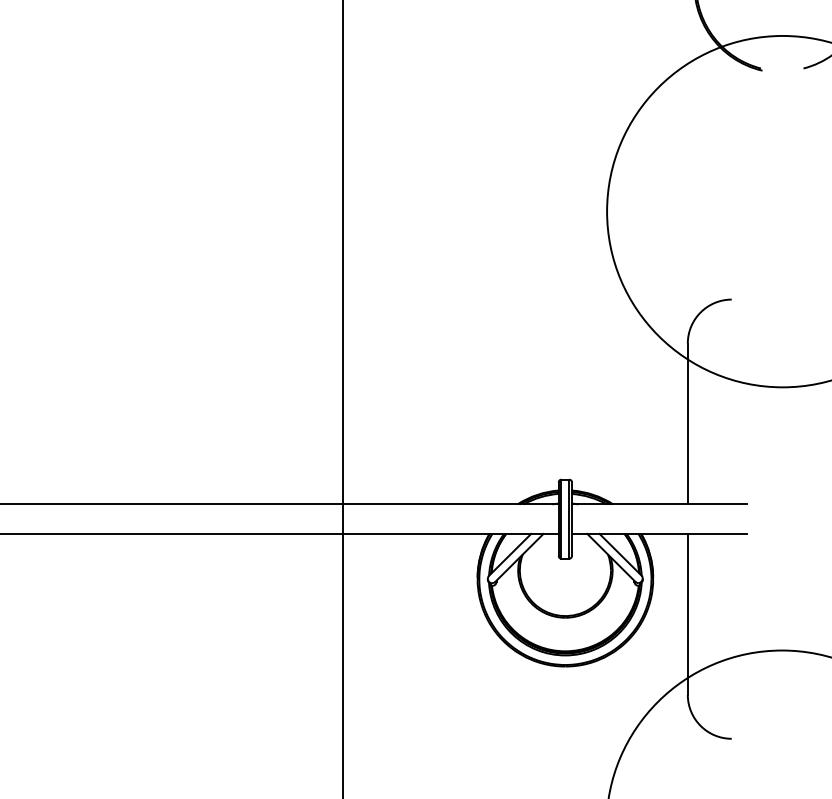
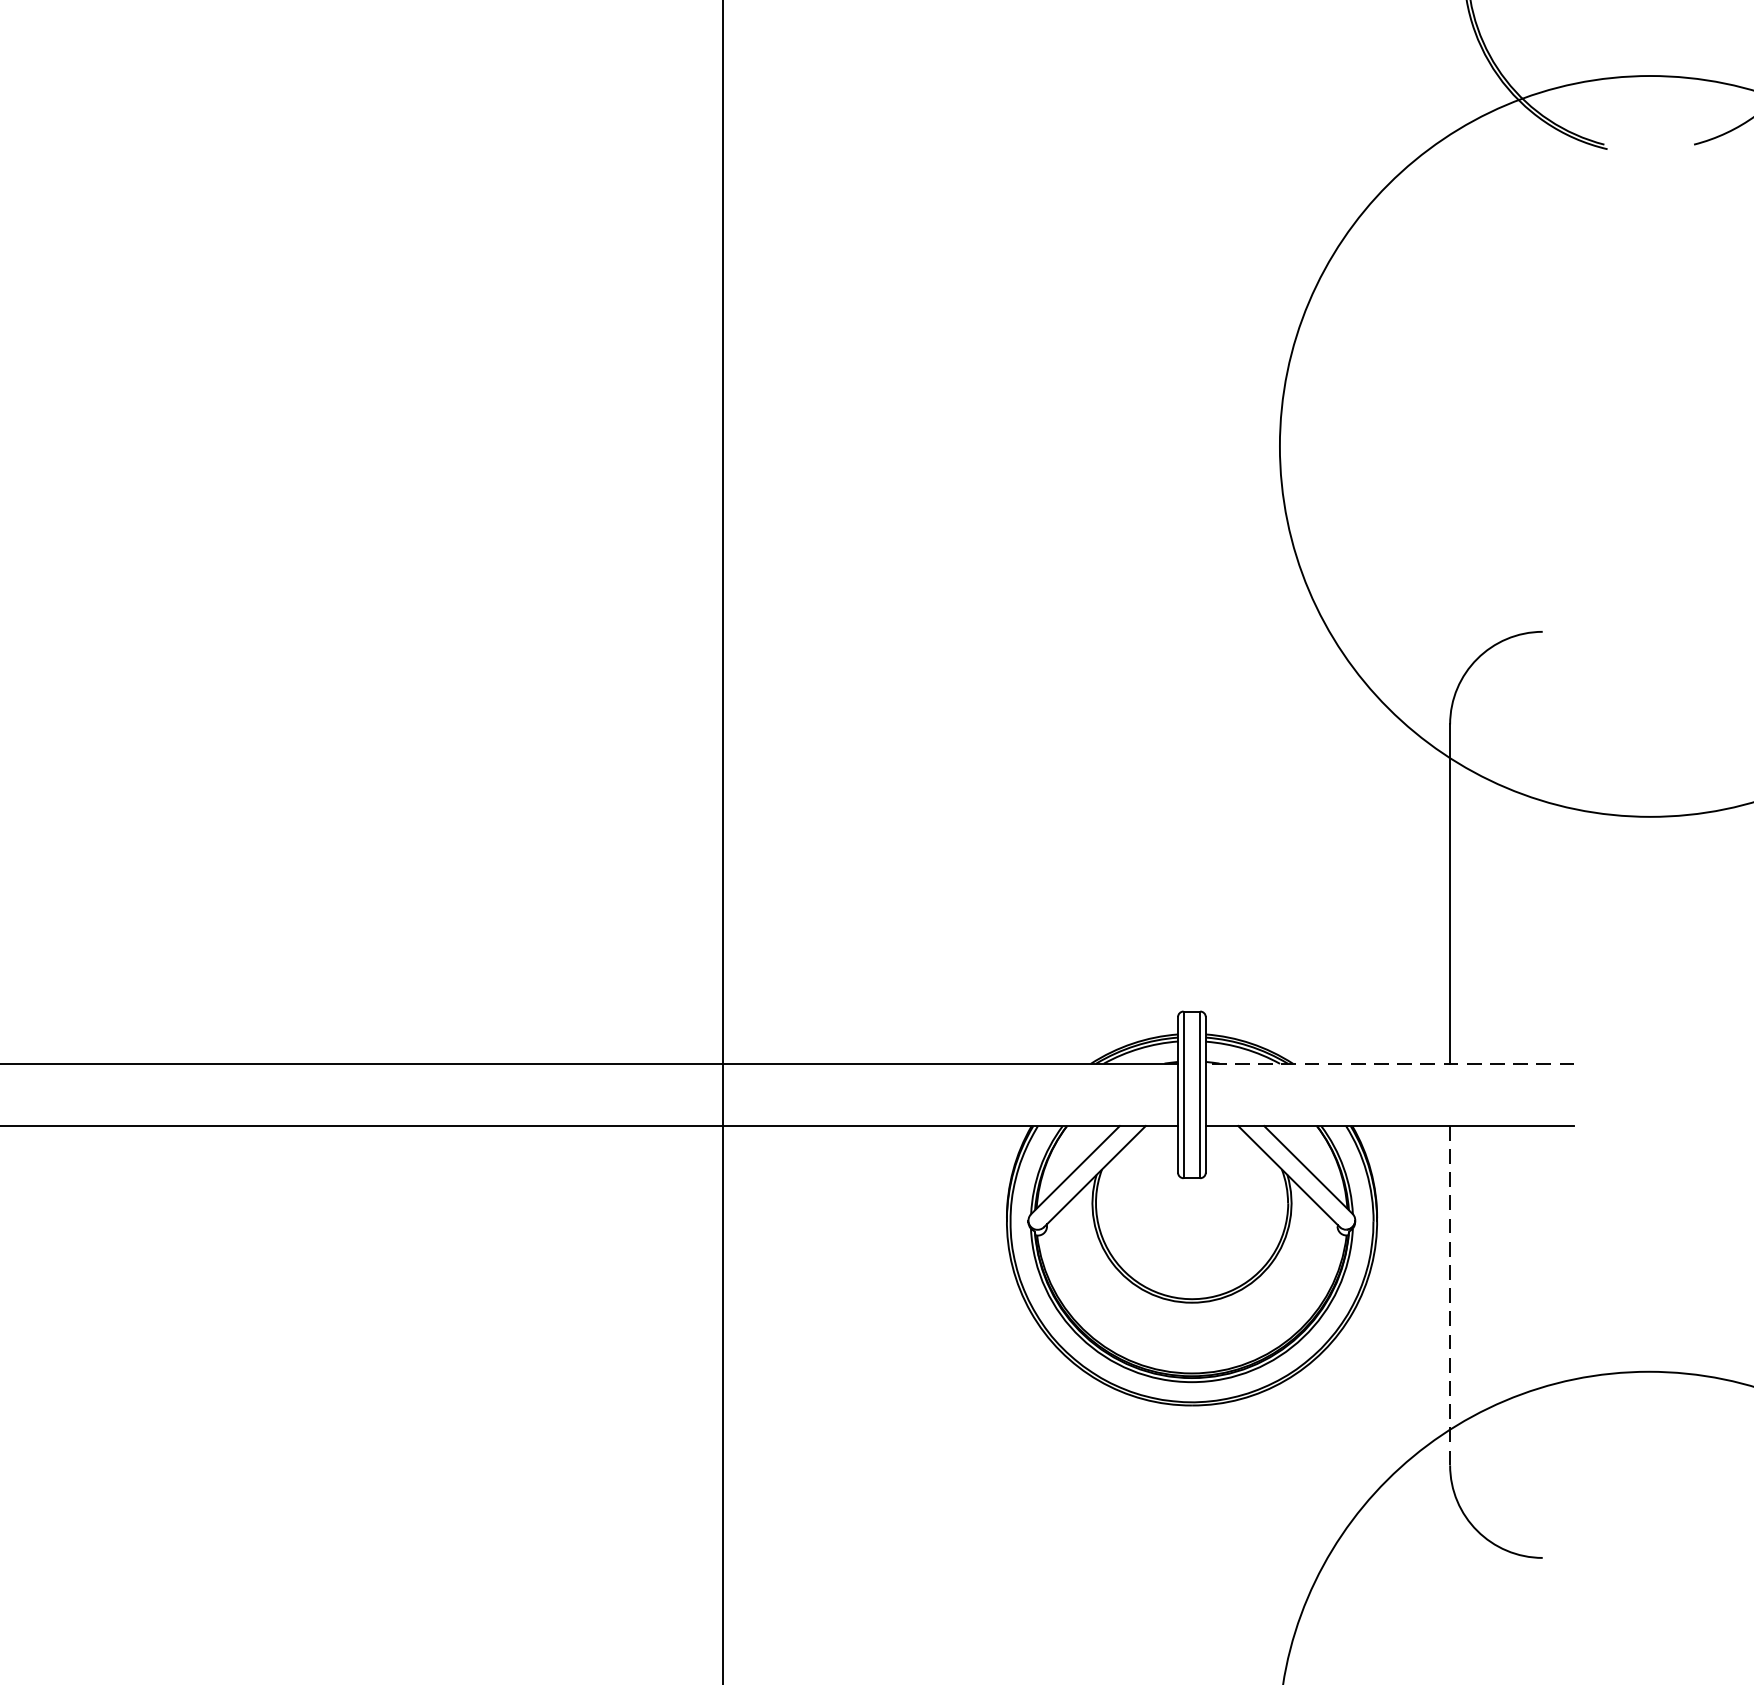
line: (658, 504) -> (1388, 1063), solid -> dashed
line: (687, 613) -> (1449, 1293), solid -> dashed

